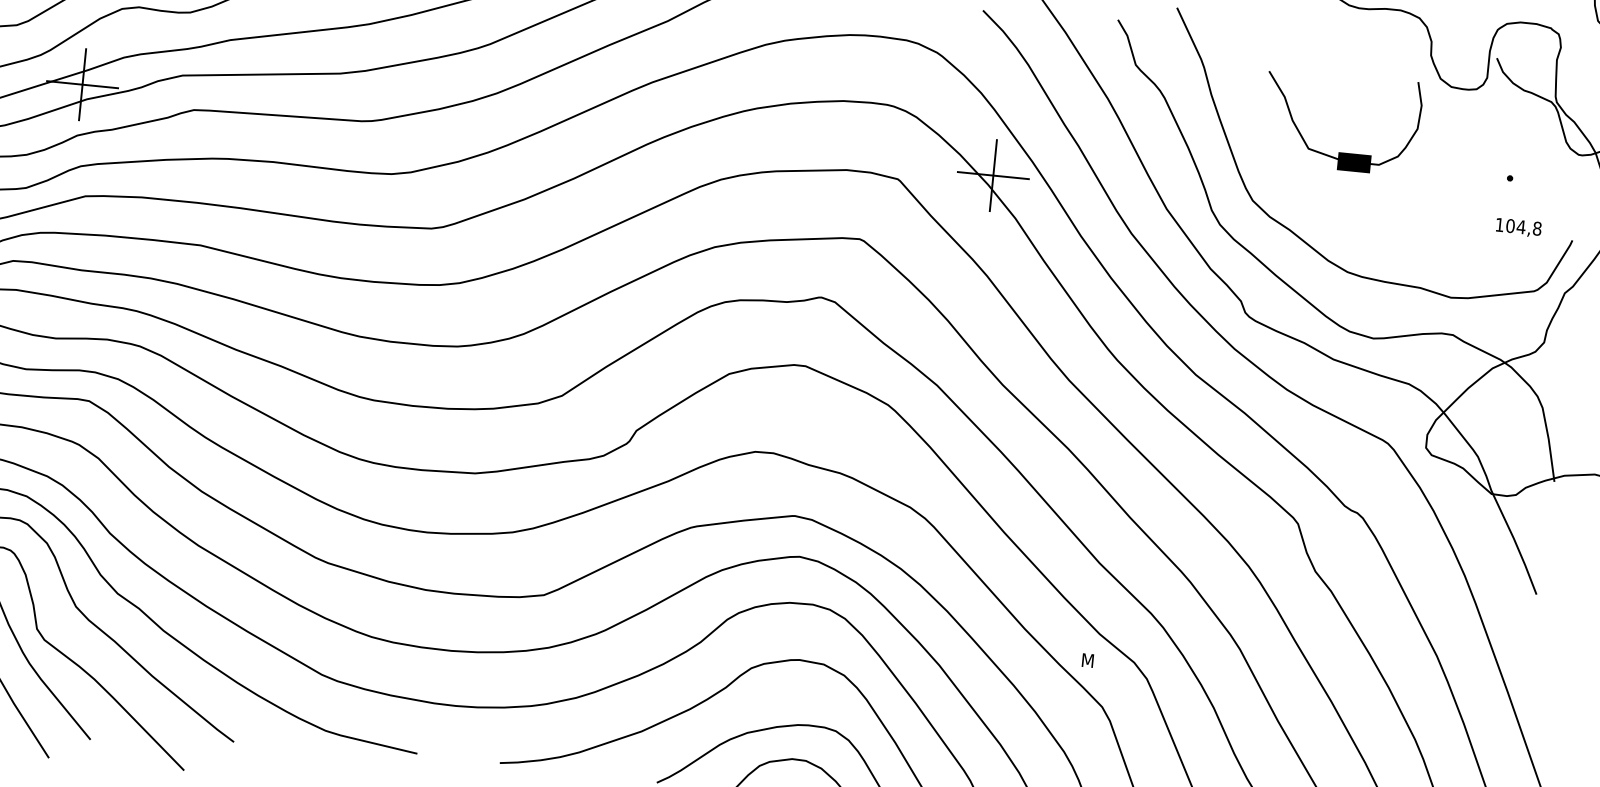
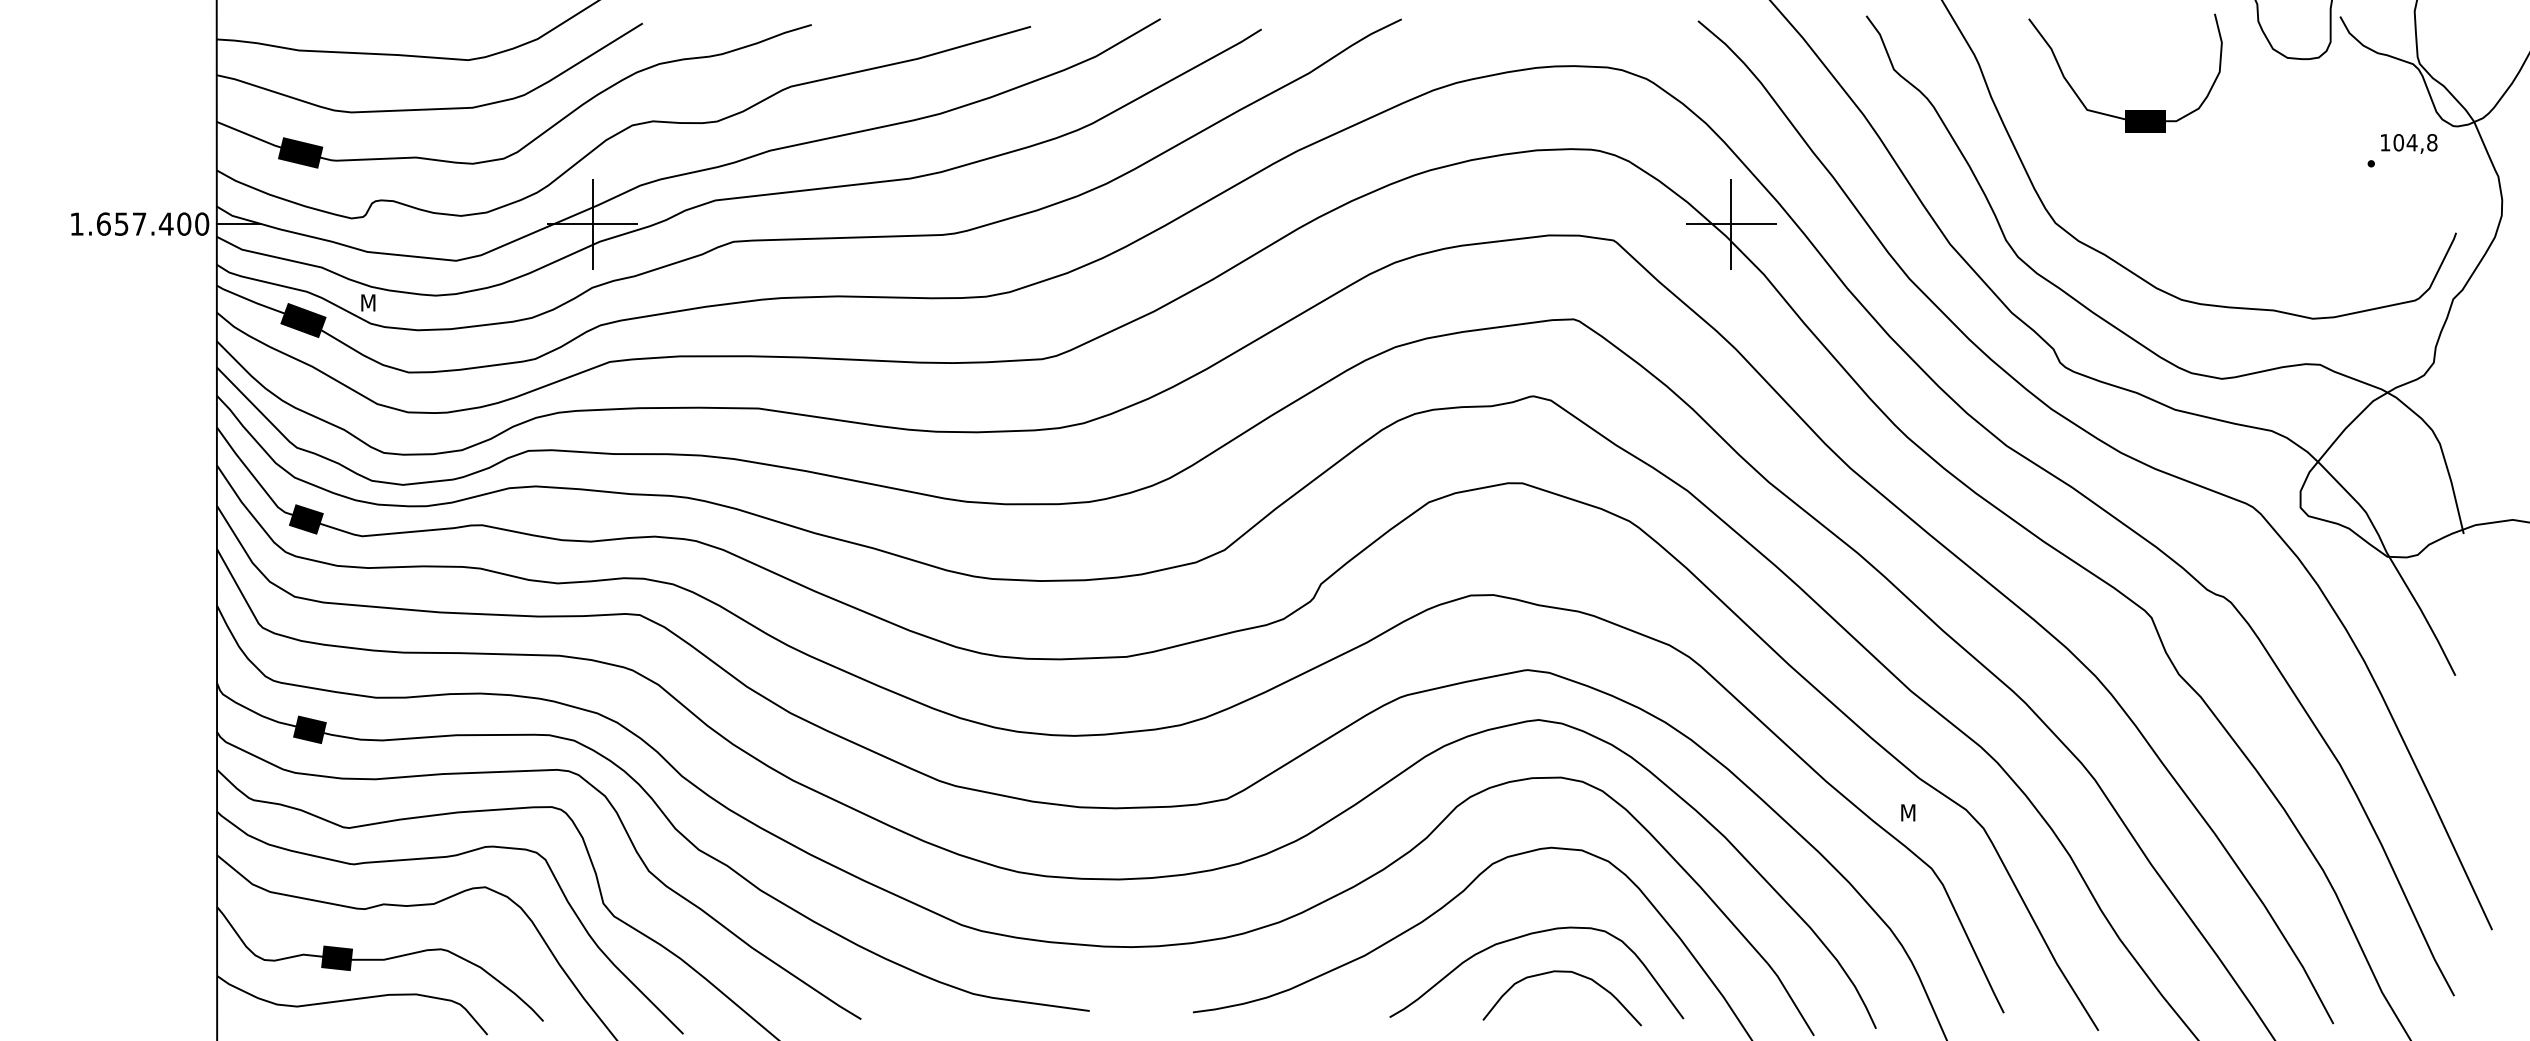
part: (1339, 152) -> (2125, 110), moved
text: (1519, 227) -> (2409, 143), moved

